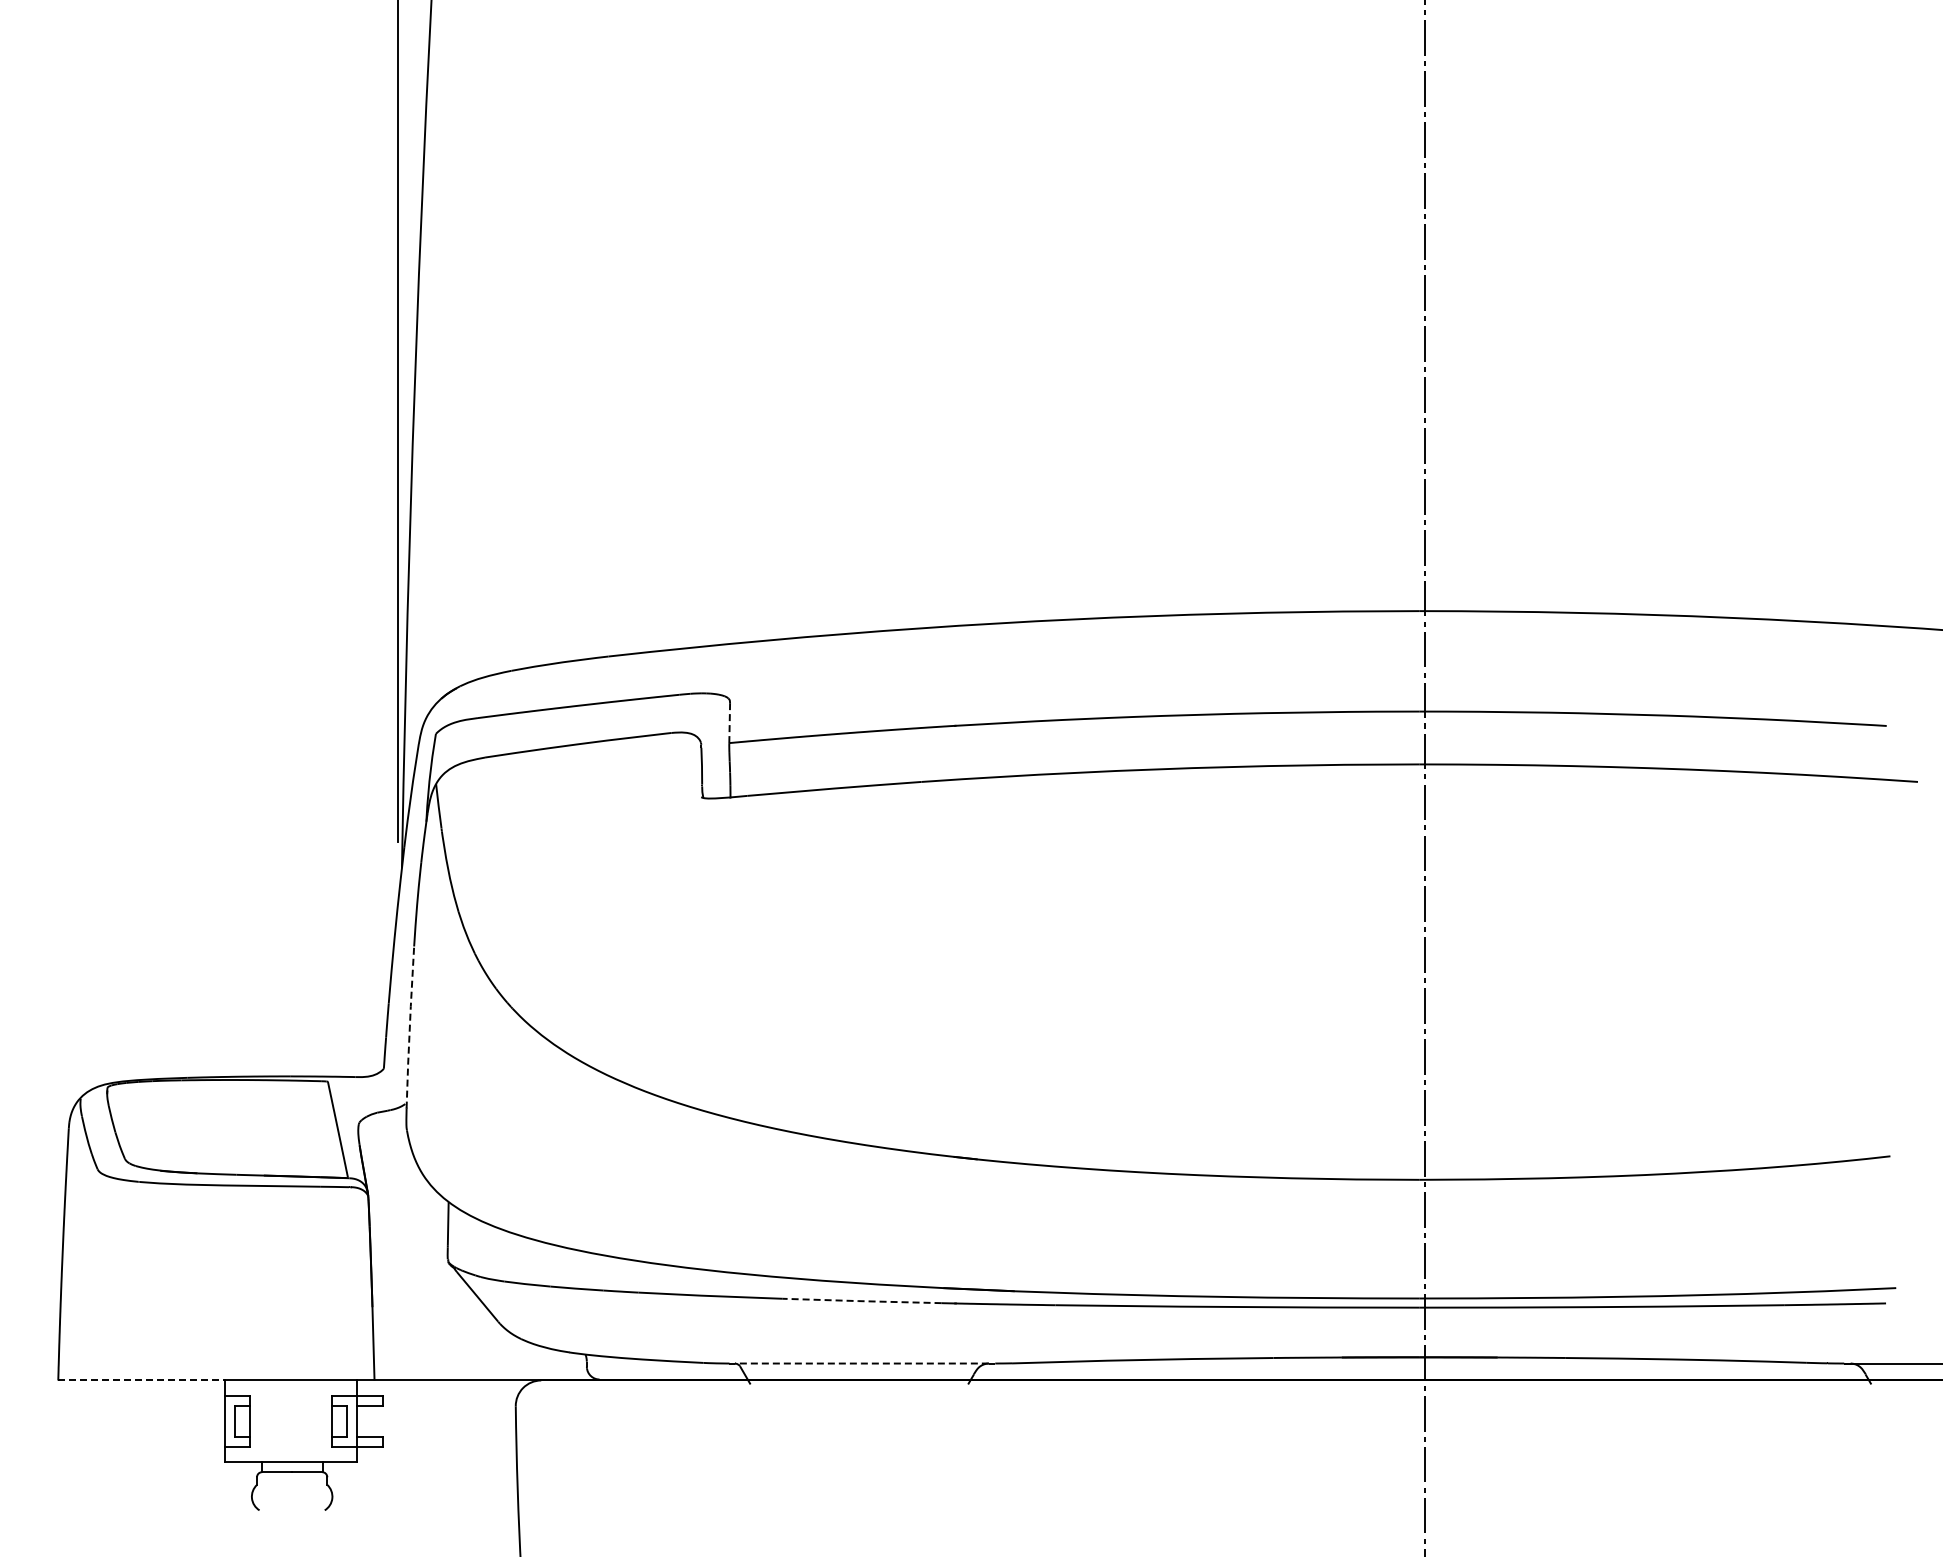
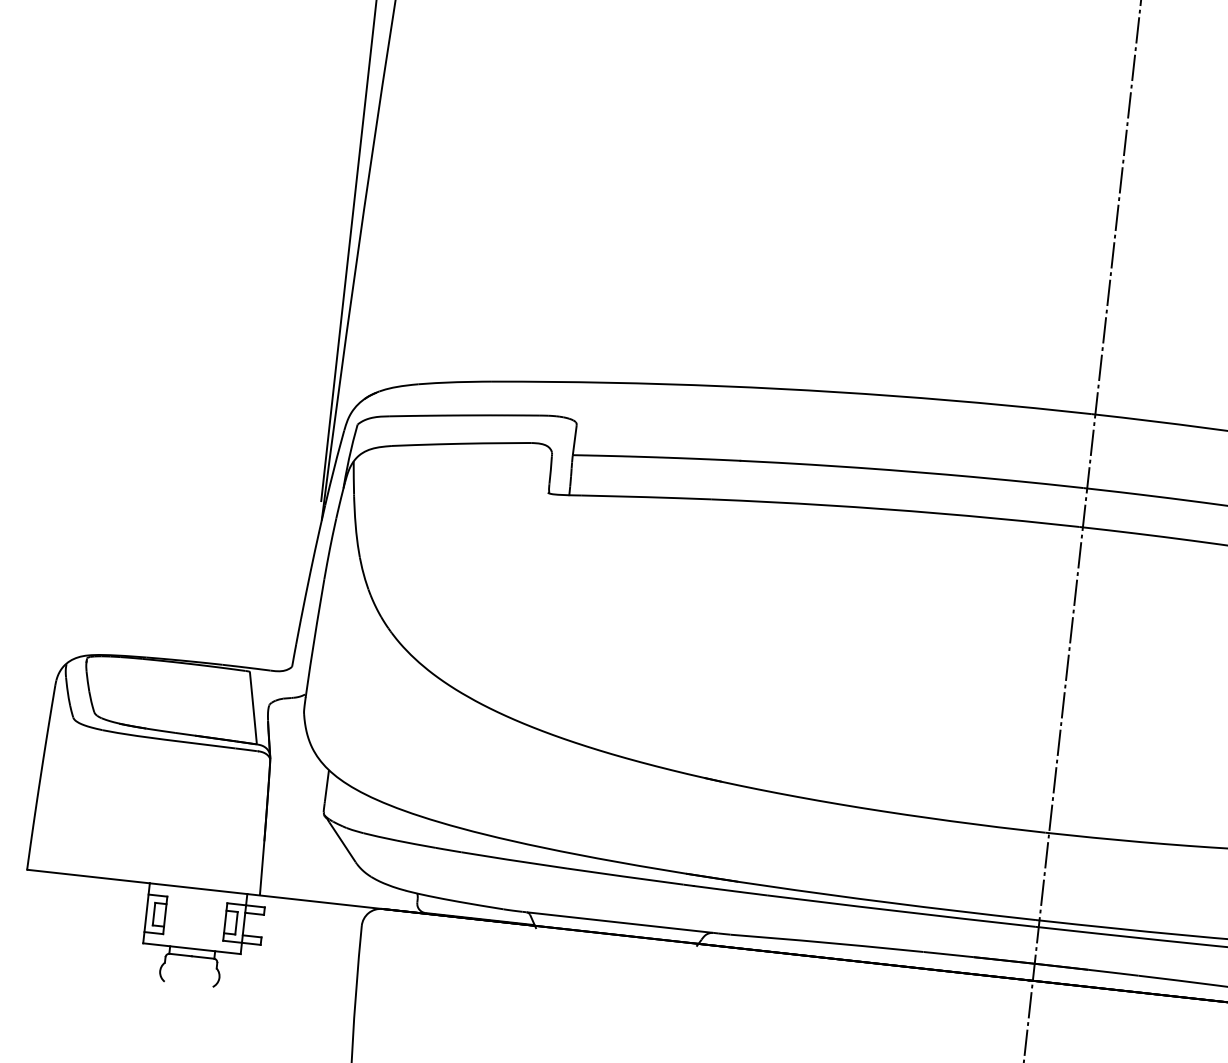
line: (729, 723) -> (574, 440), dashed -> solid
line: (409, 1027) -> (314, 638), dashed -> solid
line: (860, 1301) -> (624, 876), dashed -> solid
line: (861, 1363) -> (619, 922), dashed -> solid
line: (142, 1380) -> (89, 876), dashed -> solid

